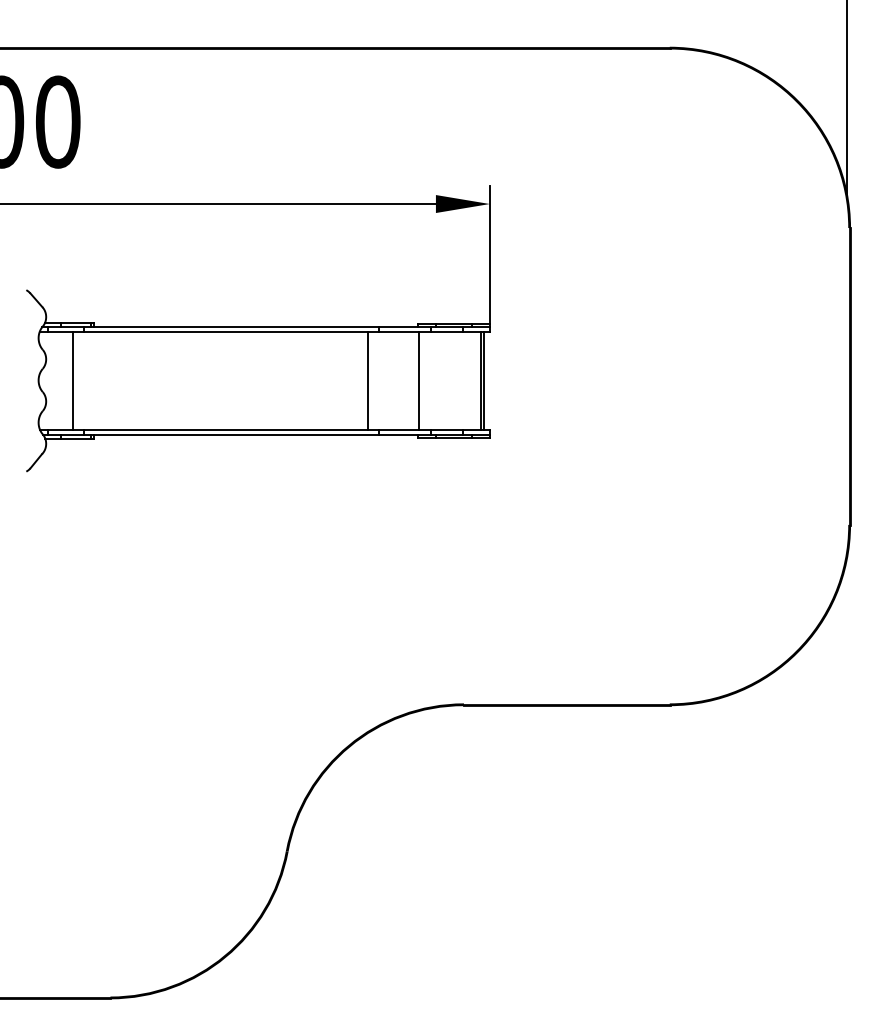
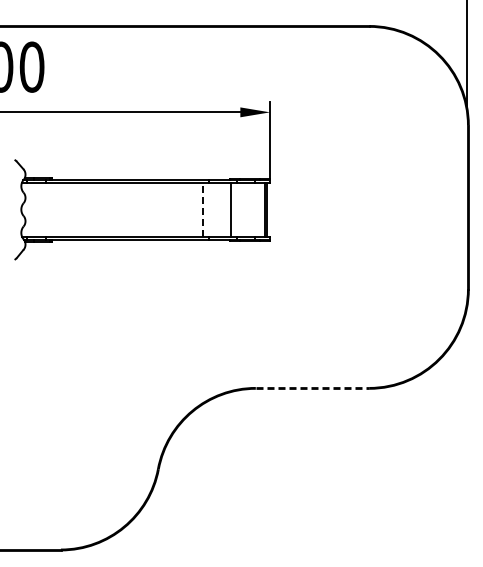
line: (73, 380) -> (40, 209), removed
line: (367, 380) -> (202, 209), solid -> dashed
line: (566, 704) -> (312, 388), solid -> dashed

